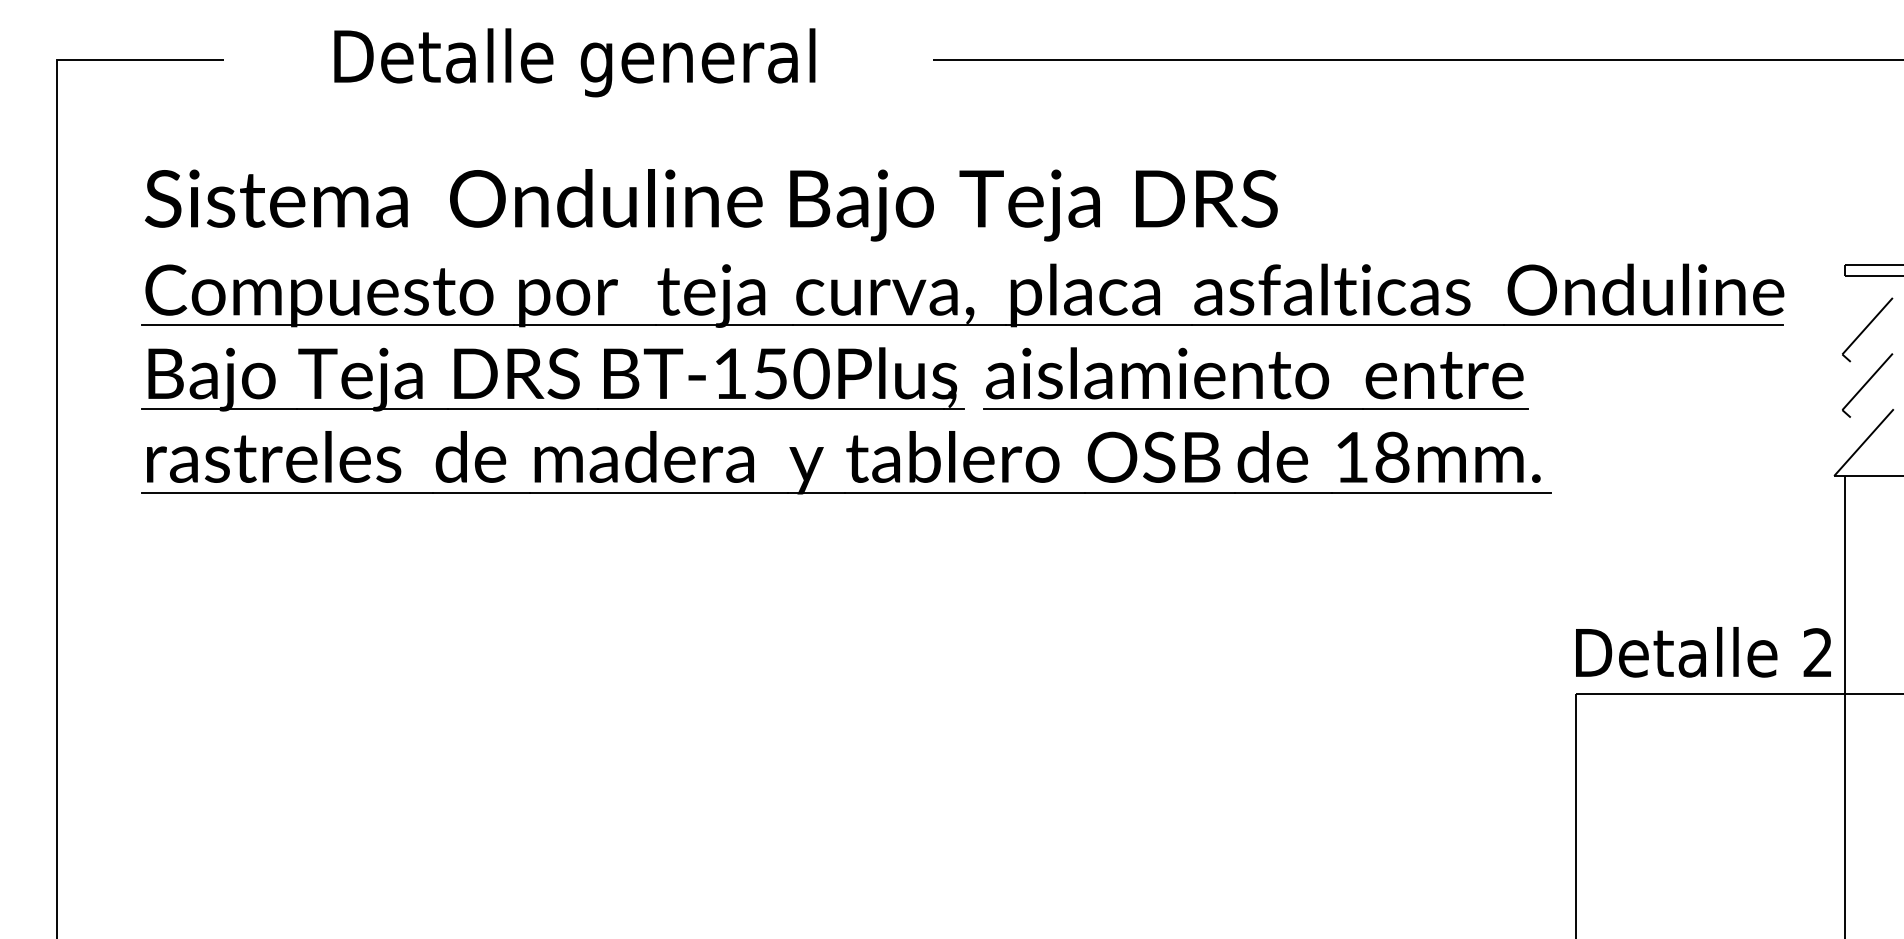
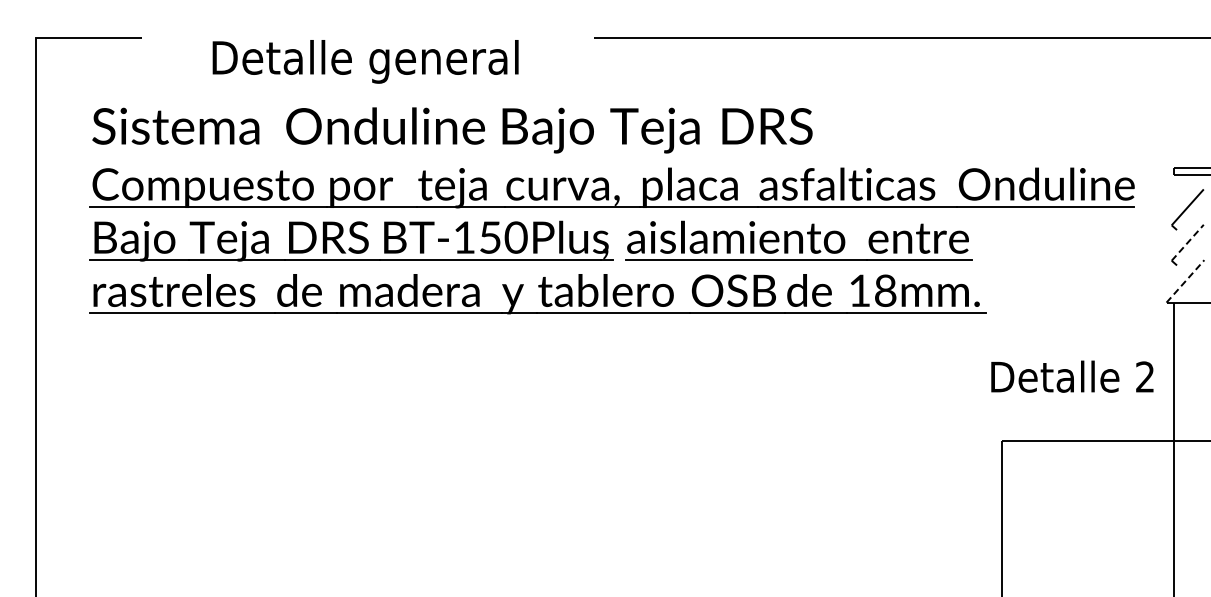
text: (574, 62) -> (365, 61), moved
line: (1868, 381) -> (1188, 242), solid -> dashed
line: (1864, 442) -> (1185, 281), solid -> dashed
text: (1703, 651) -> (1072, 376), moved

